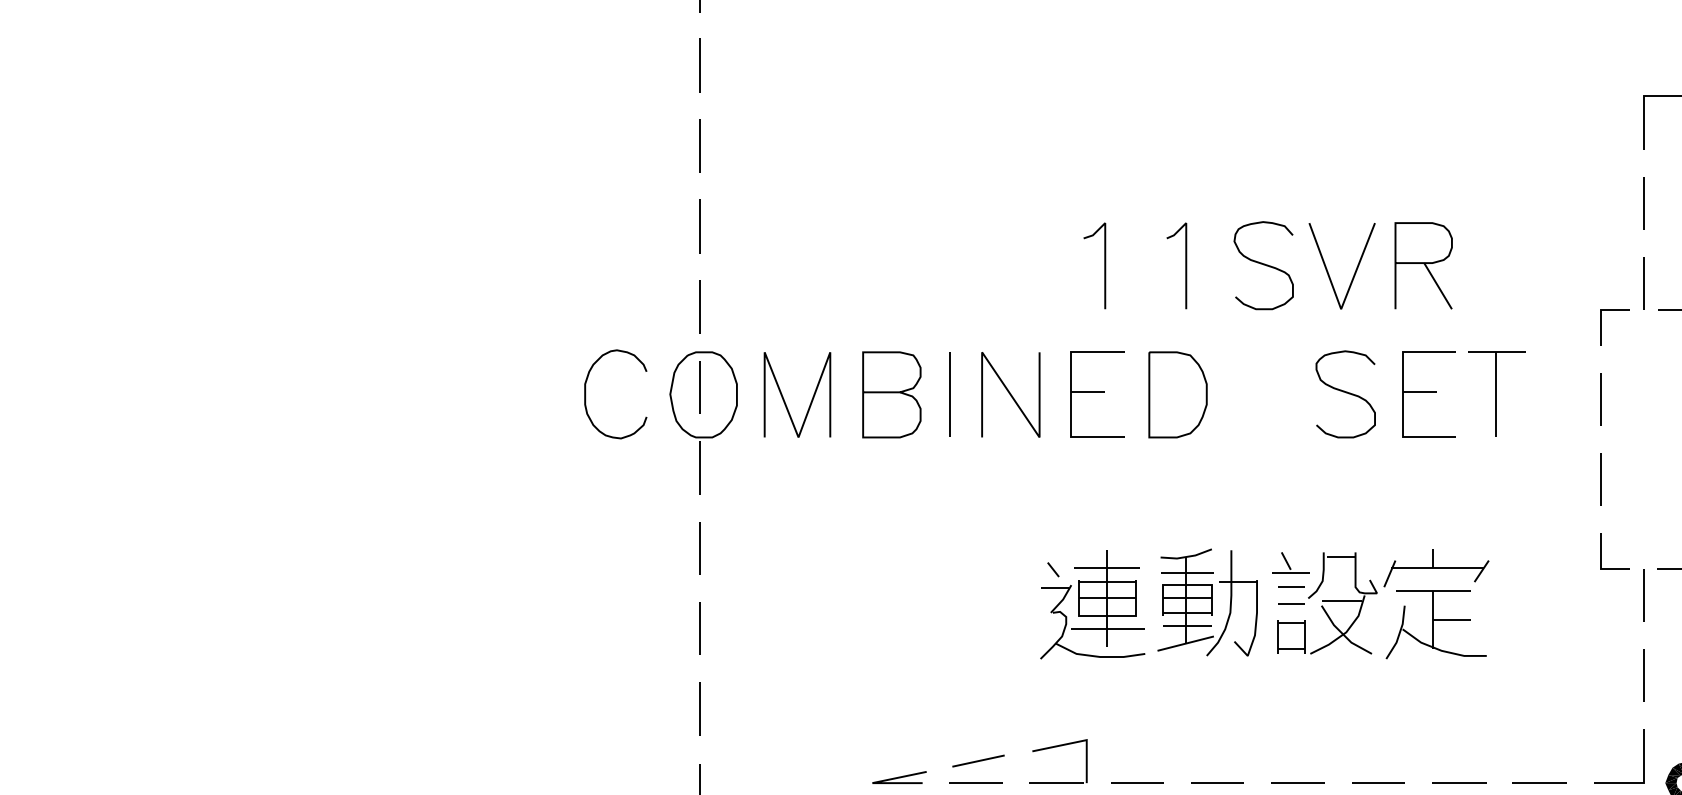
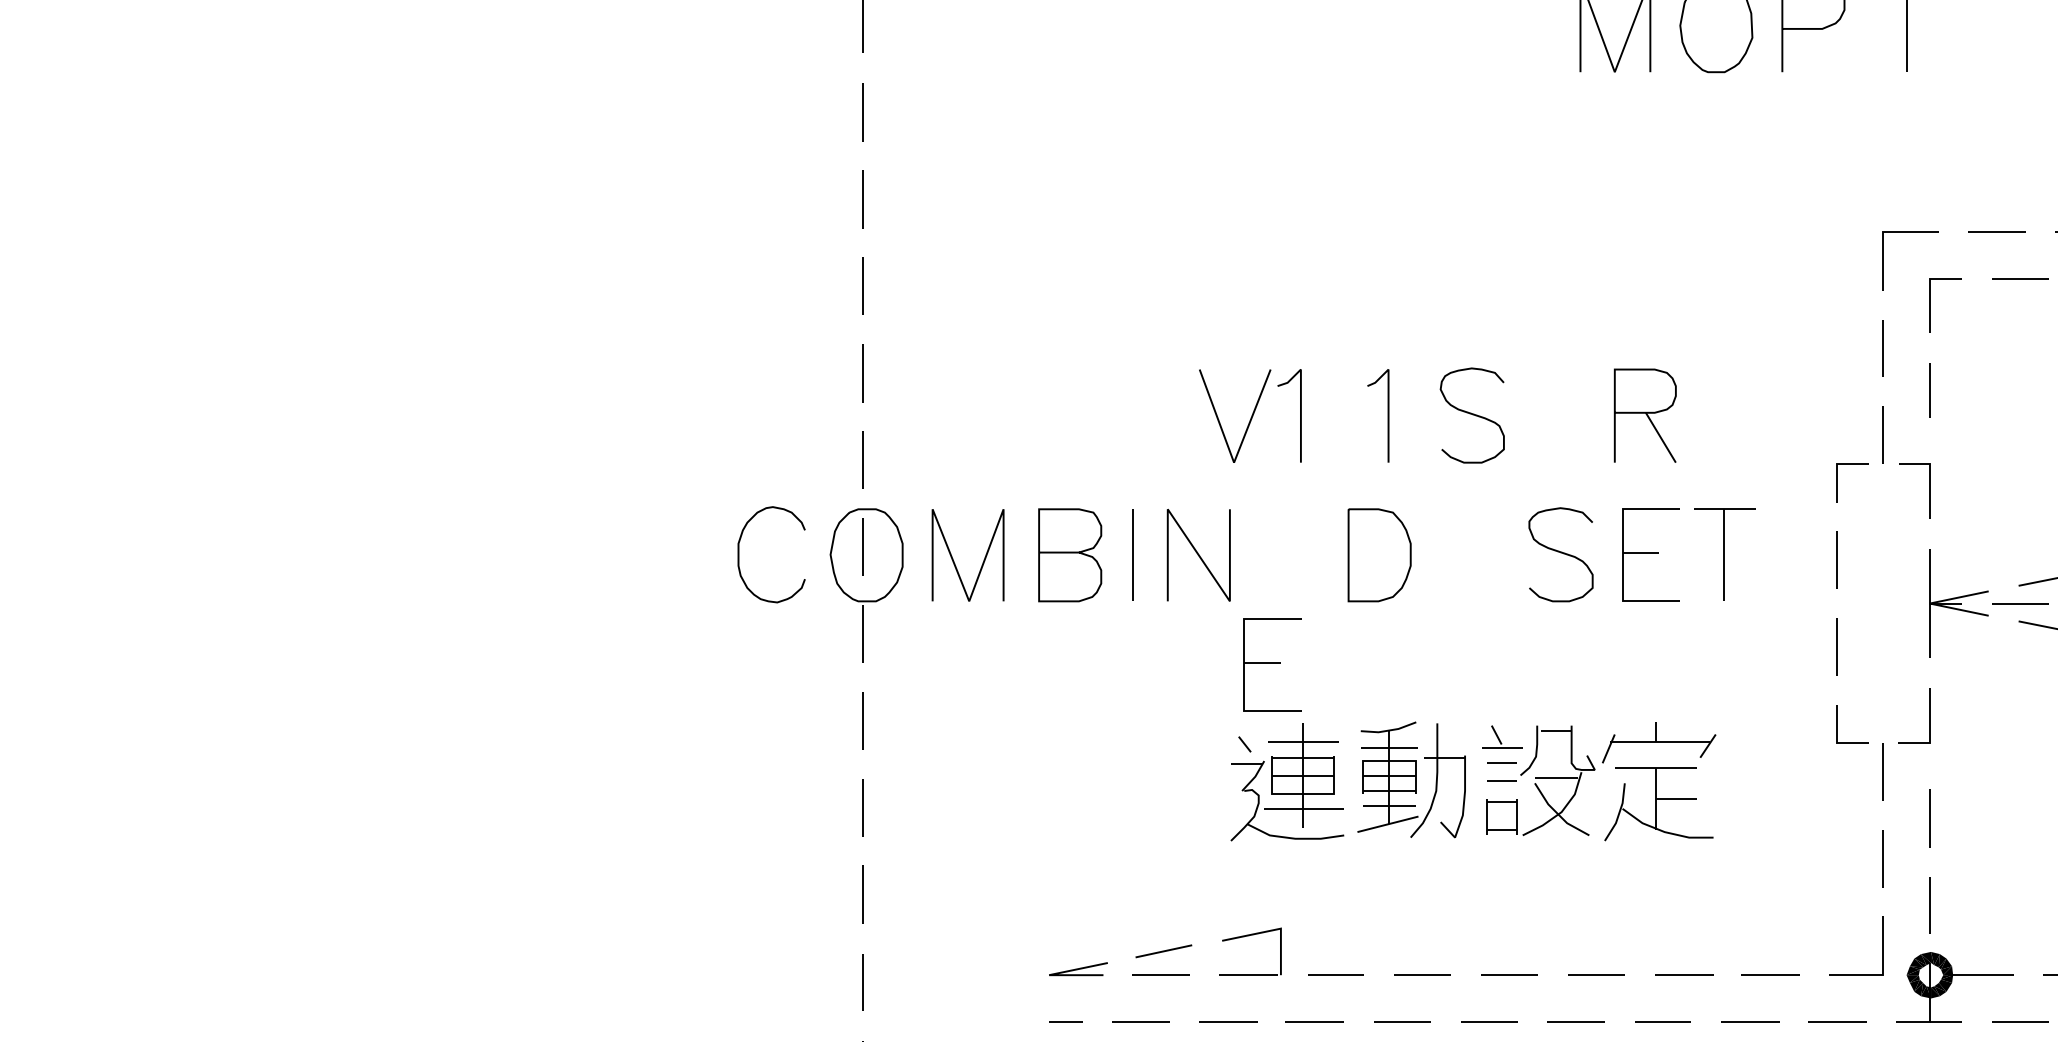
line: (1354, 272) -> (1248, 422), moved
part: (1097, 394) -> (1272, 664), moved

